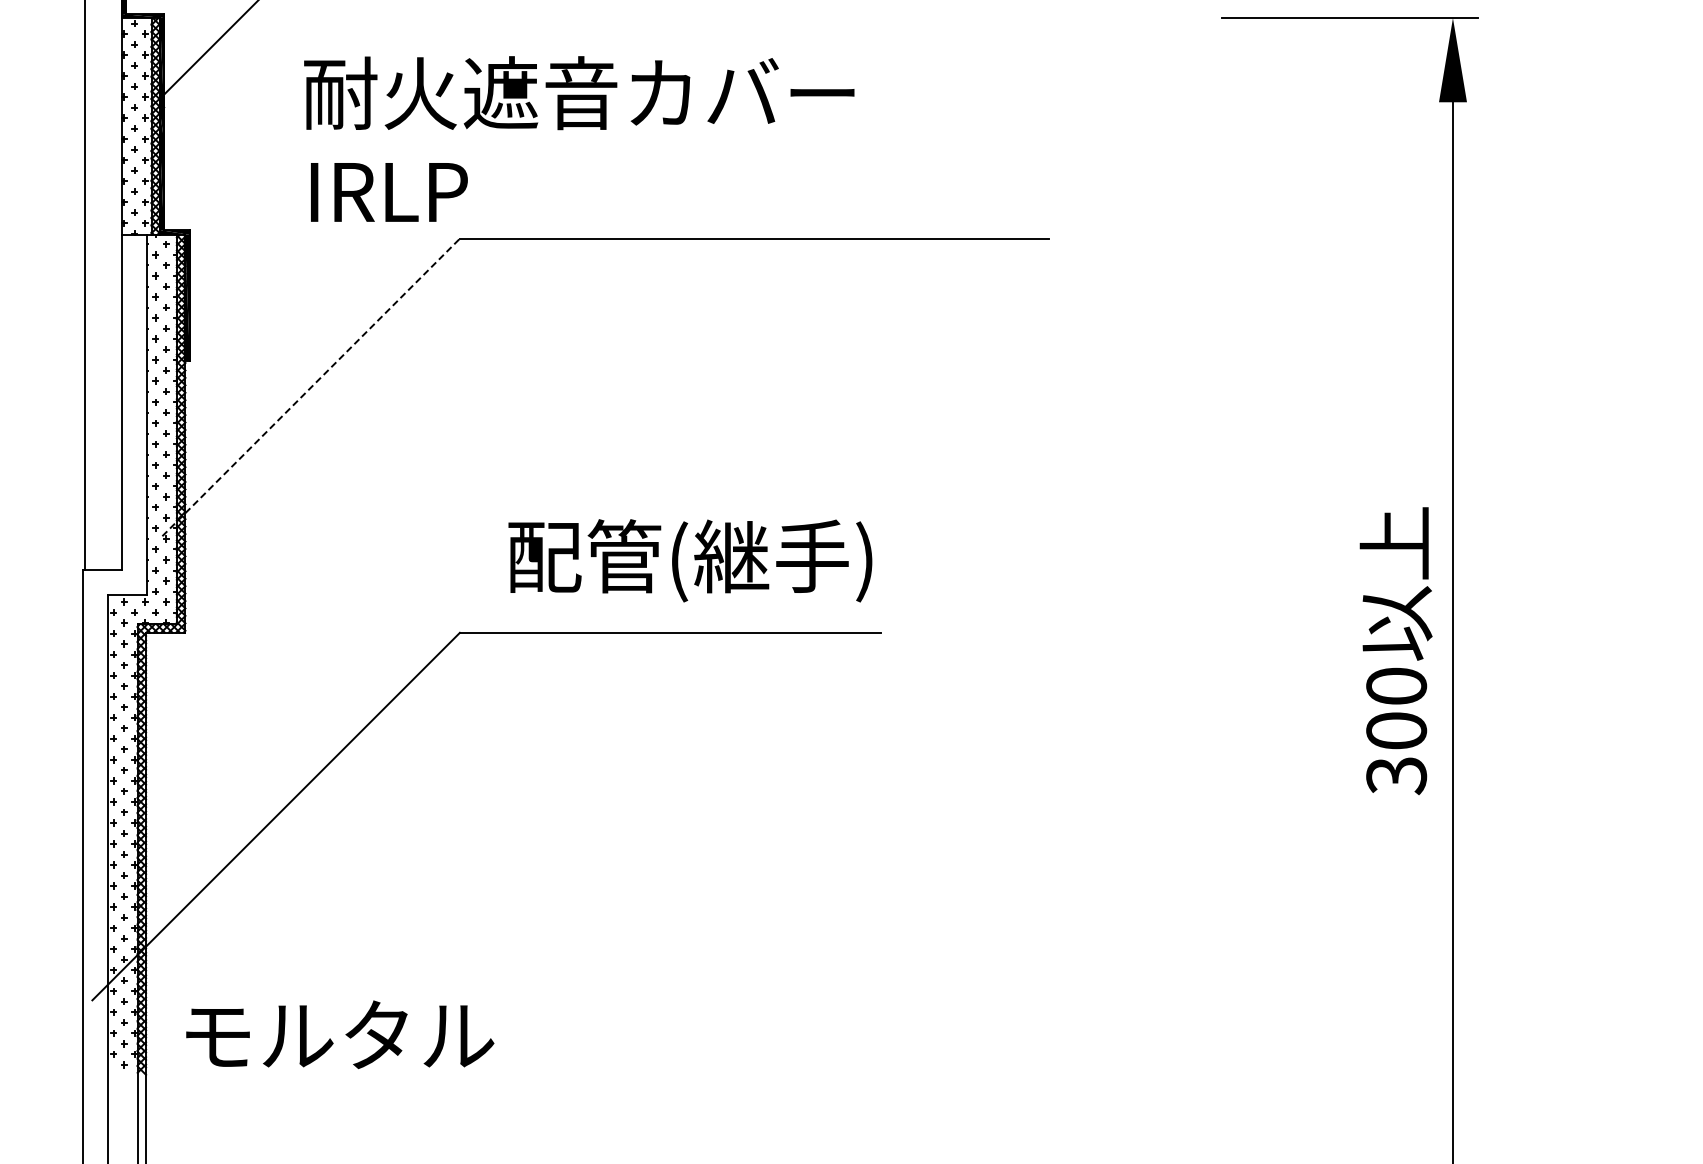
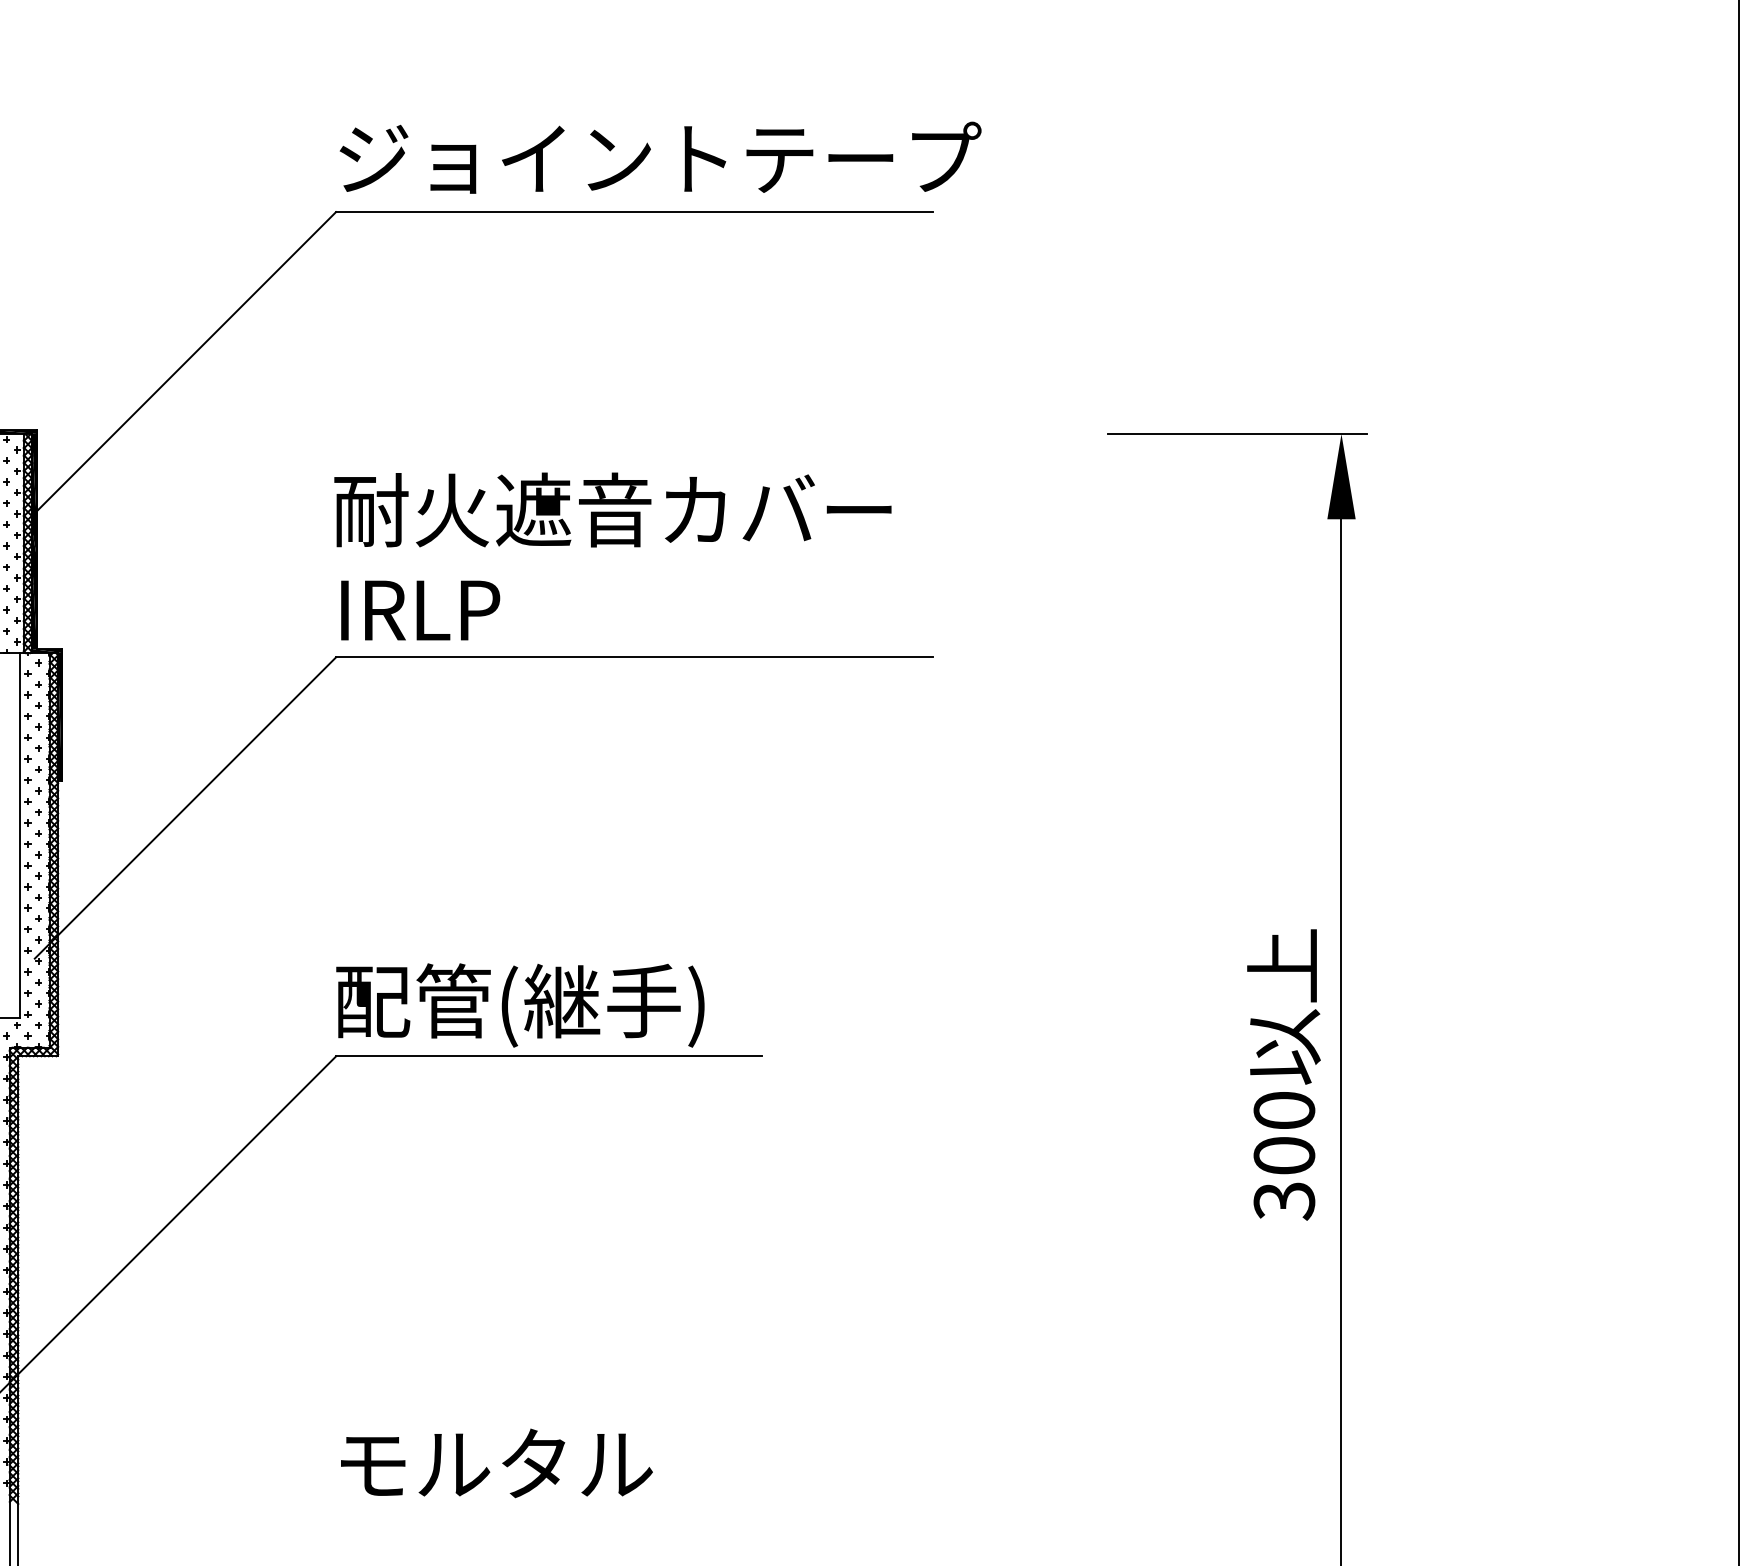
text: (578, 139) -> (612, 556), moved
line: (311, 386) -> (185, 807), dashed -> solid
text: (690, 560) -> (520, 1005), moved
text: (339, 1034) -> (496, 1463), moved

